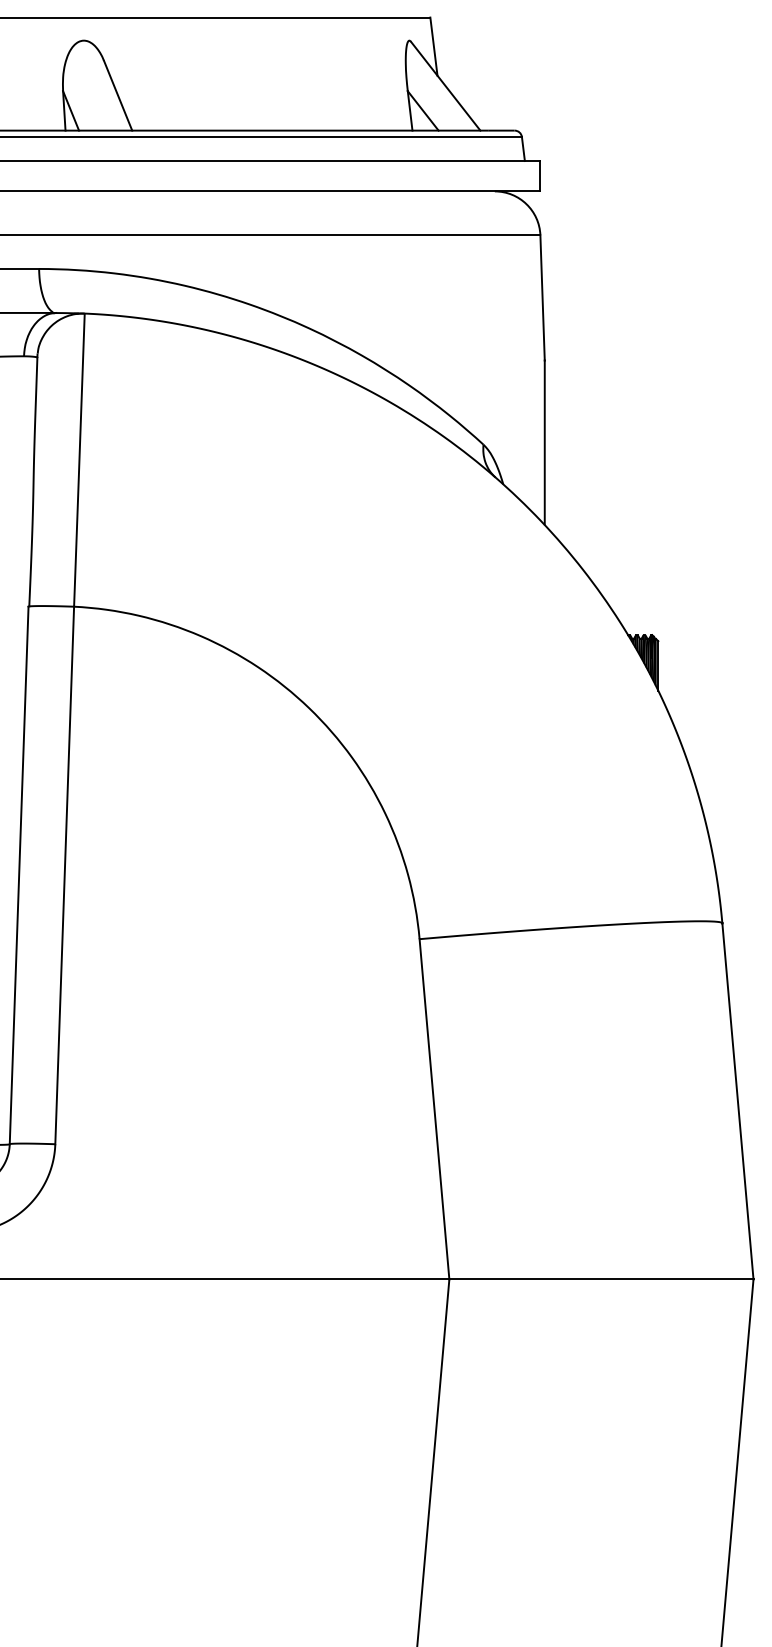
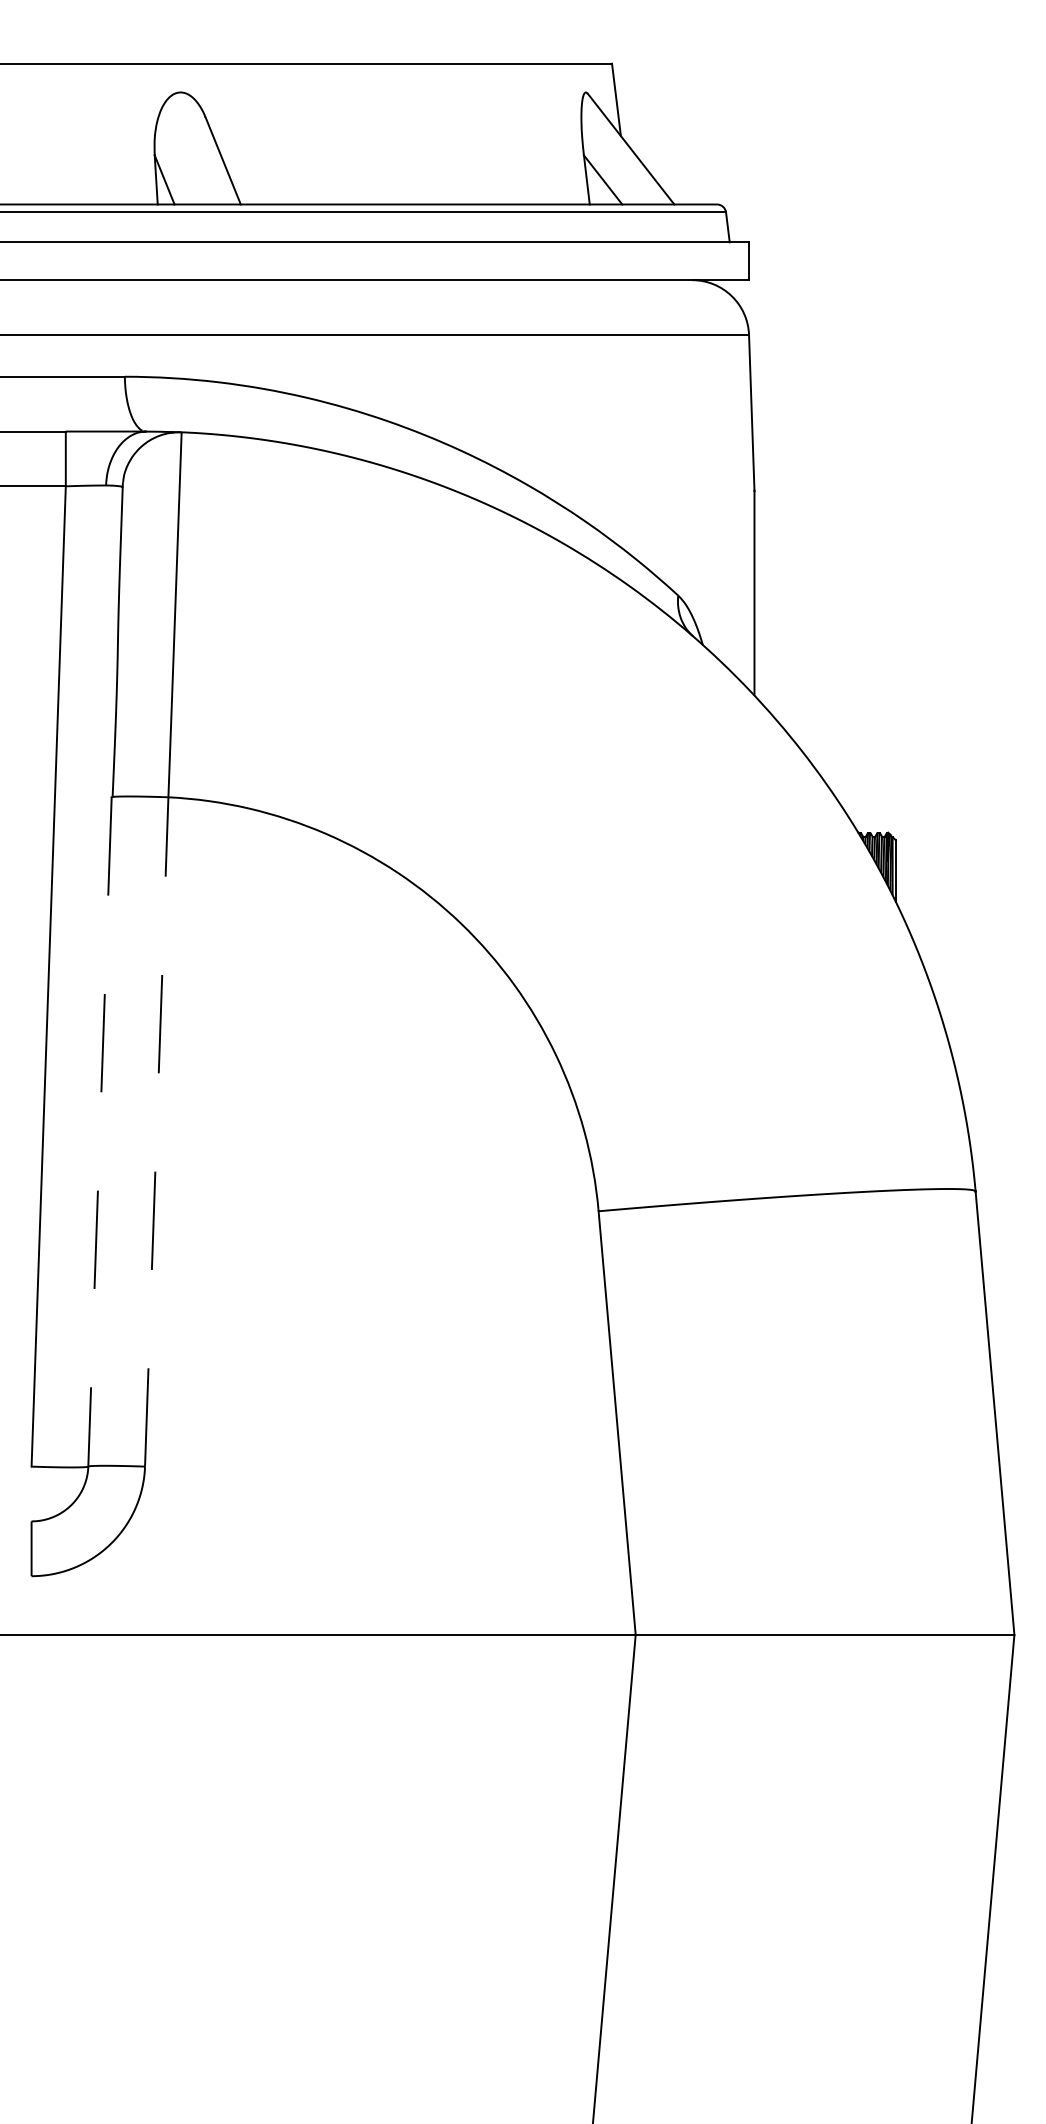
line: (19, 875) -> (100, 1131), solid -> dashed
line: (64, 875) -> (156, 1131), solid -> dashed

